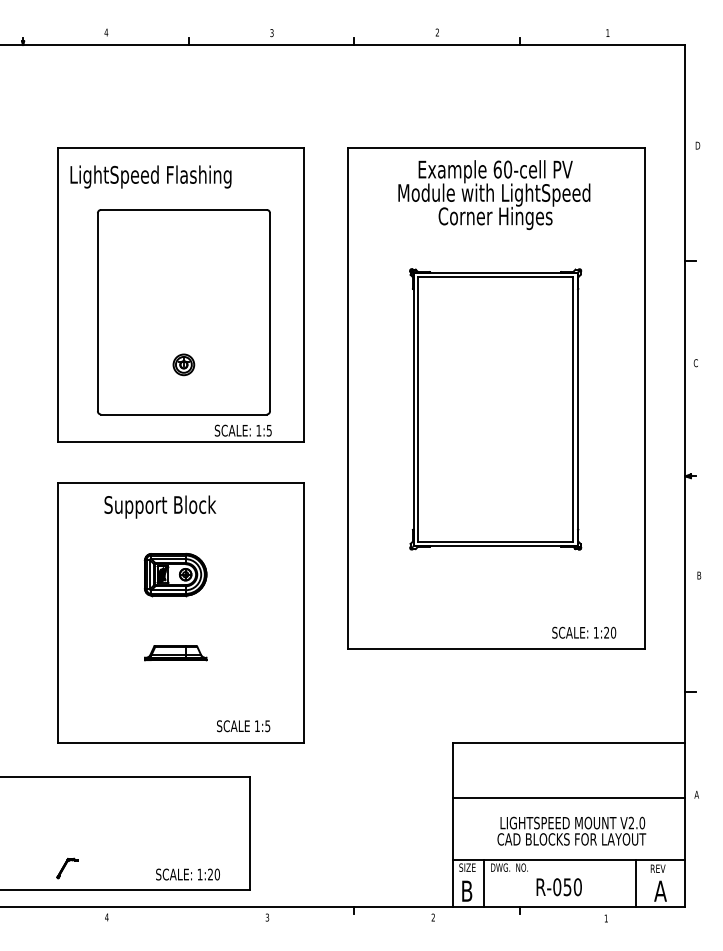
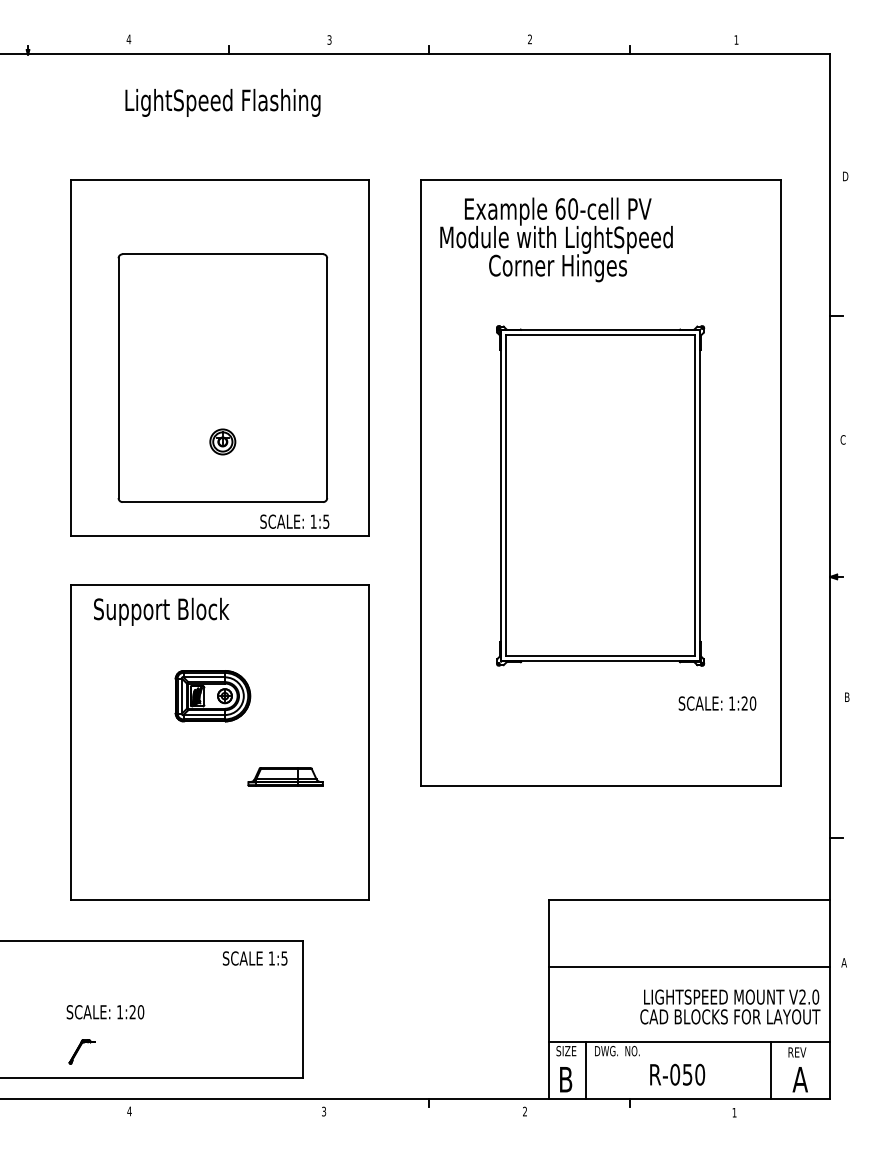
text: (150, 176) -> (222, 102), moved
text: (494, 194) -> (556, 239), moved
text: (160, 506) -> (161, 611), moved
text: (584, 632) -> (717, 703), moved
part: (175, 653) -> (285, 777), moved
text: (243, 726) -> (255, 958), moved
text: (571, 830) -> (729, 1006), moved
text: (187, 874) -> (104, 1012), moved

